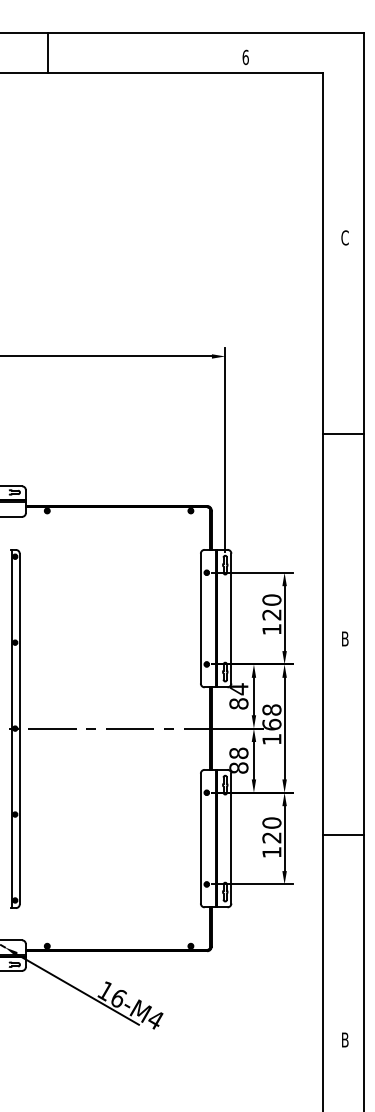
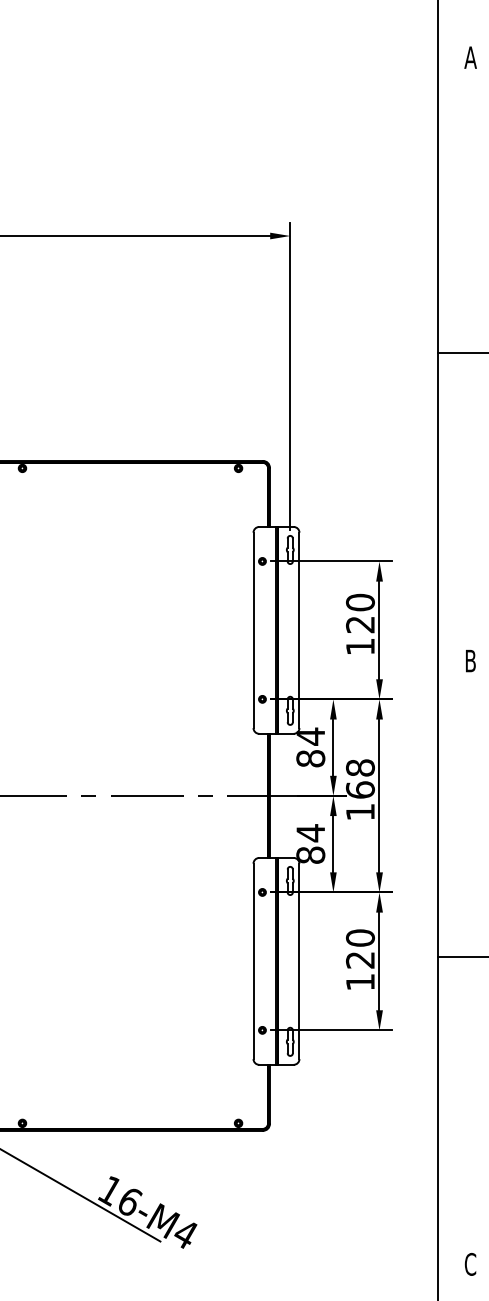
text: (345, 237) -> (471, 57), C -> A
text: (238, 753) -> (310, 833), 88 -> 84
text: (344, 1039) -> (469, 1263), B -> C

